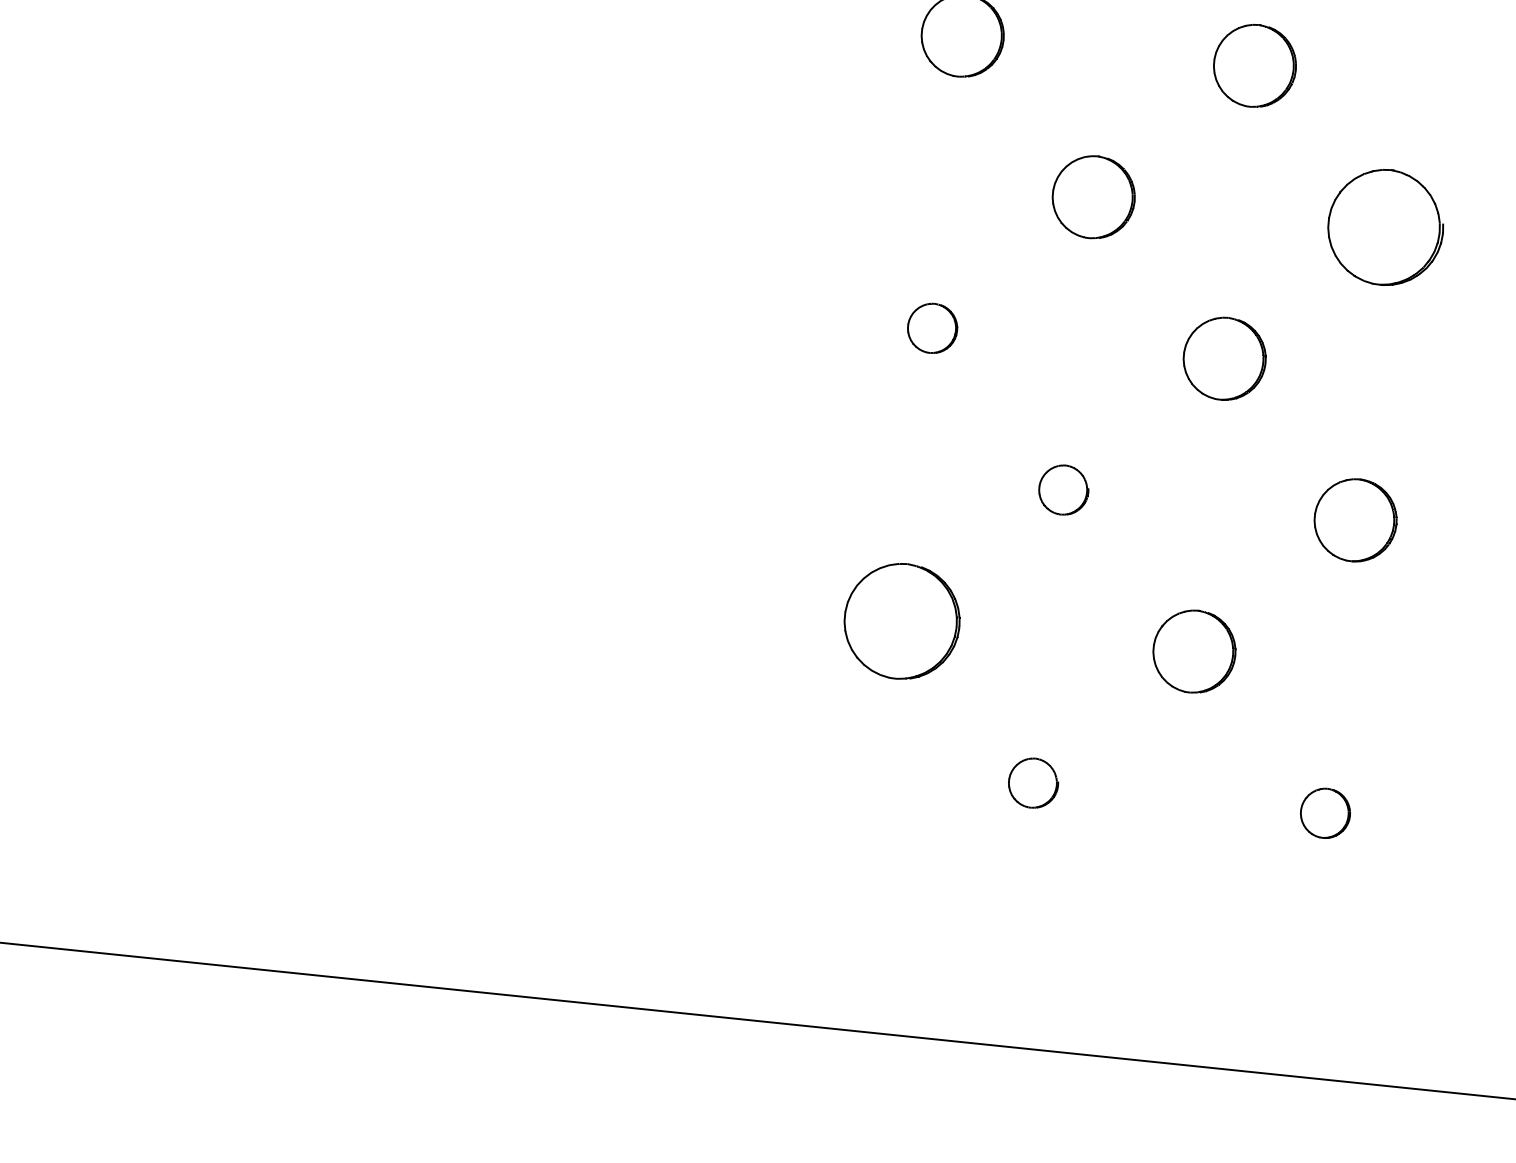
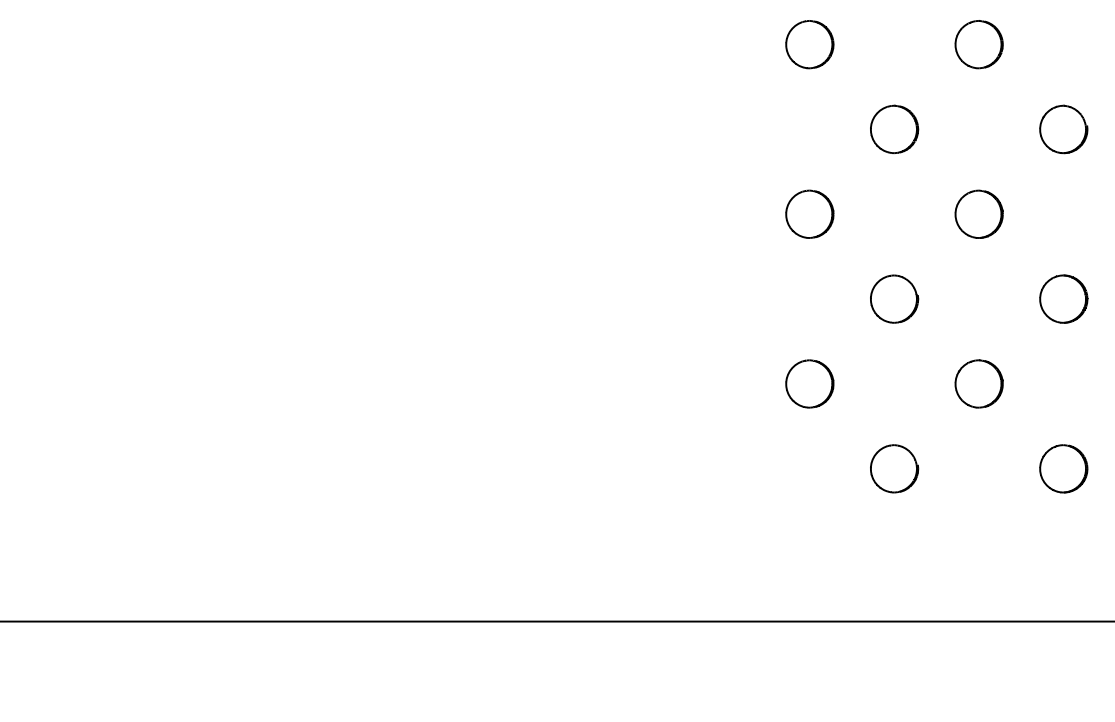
part: (1385, 227) -> (1063, 129), size x0.71
part: (932, 327) -> (809, 213), size x1.67
part: (1063, 489) -> (894, 298), size x1.67
part: (901, 620) -> (809, 383), size x0.71
part: (1033, 782) -> (894, 468), size x1.67
part: (1324, 812) -> (1063, 468), size x1.67

